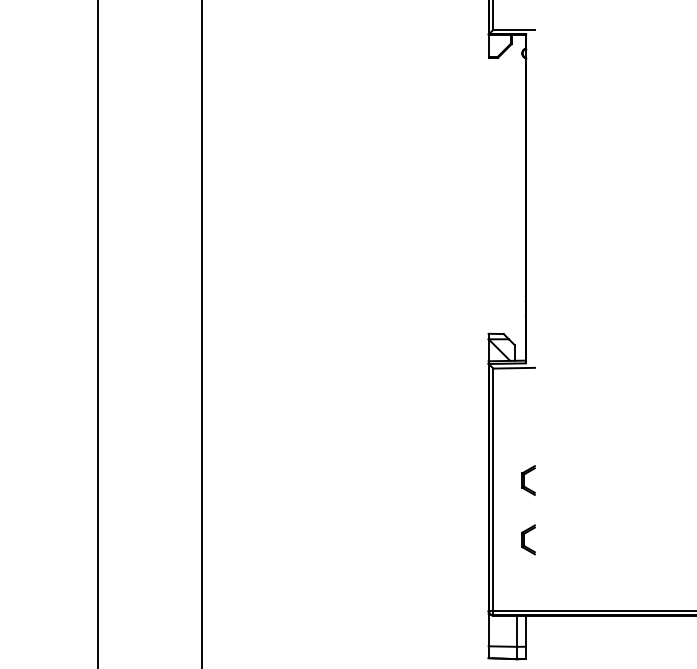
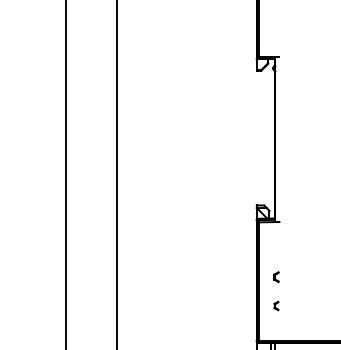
part: (528, 481) -> (276, 277), size x0.7
part: (528, 538) -> (276, 305), size x0.6

